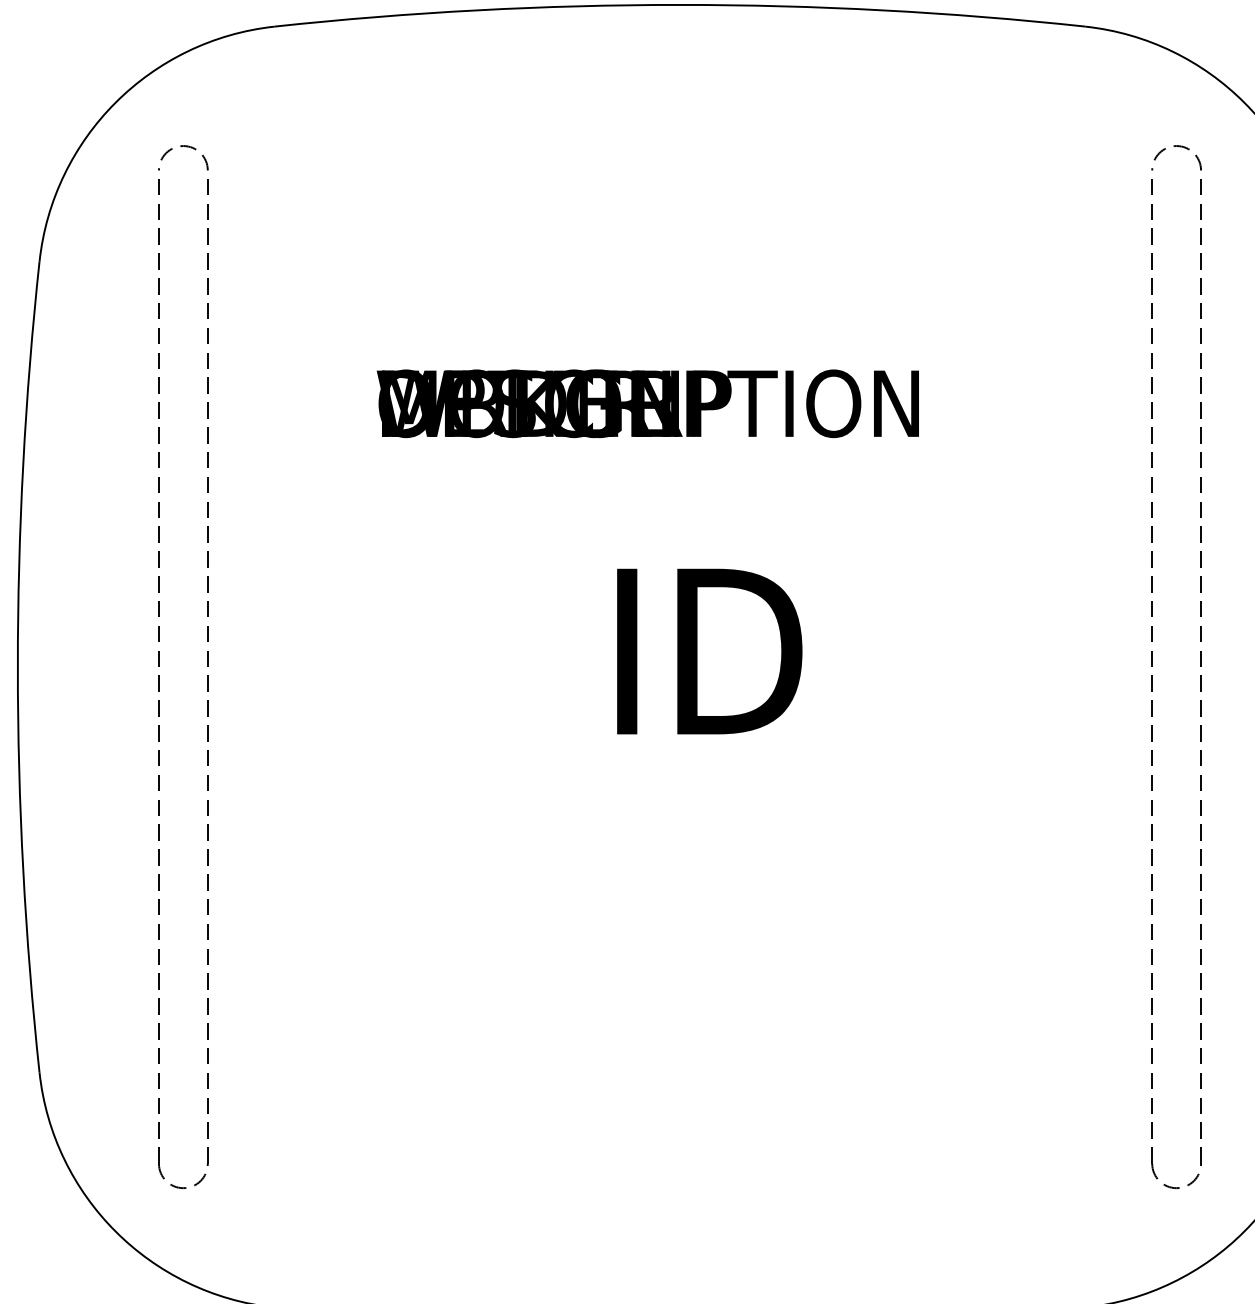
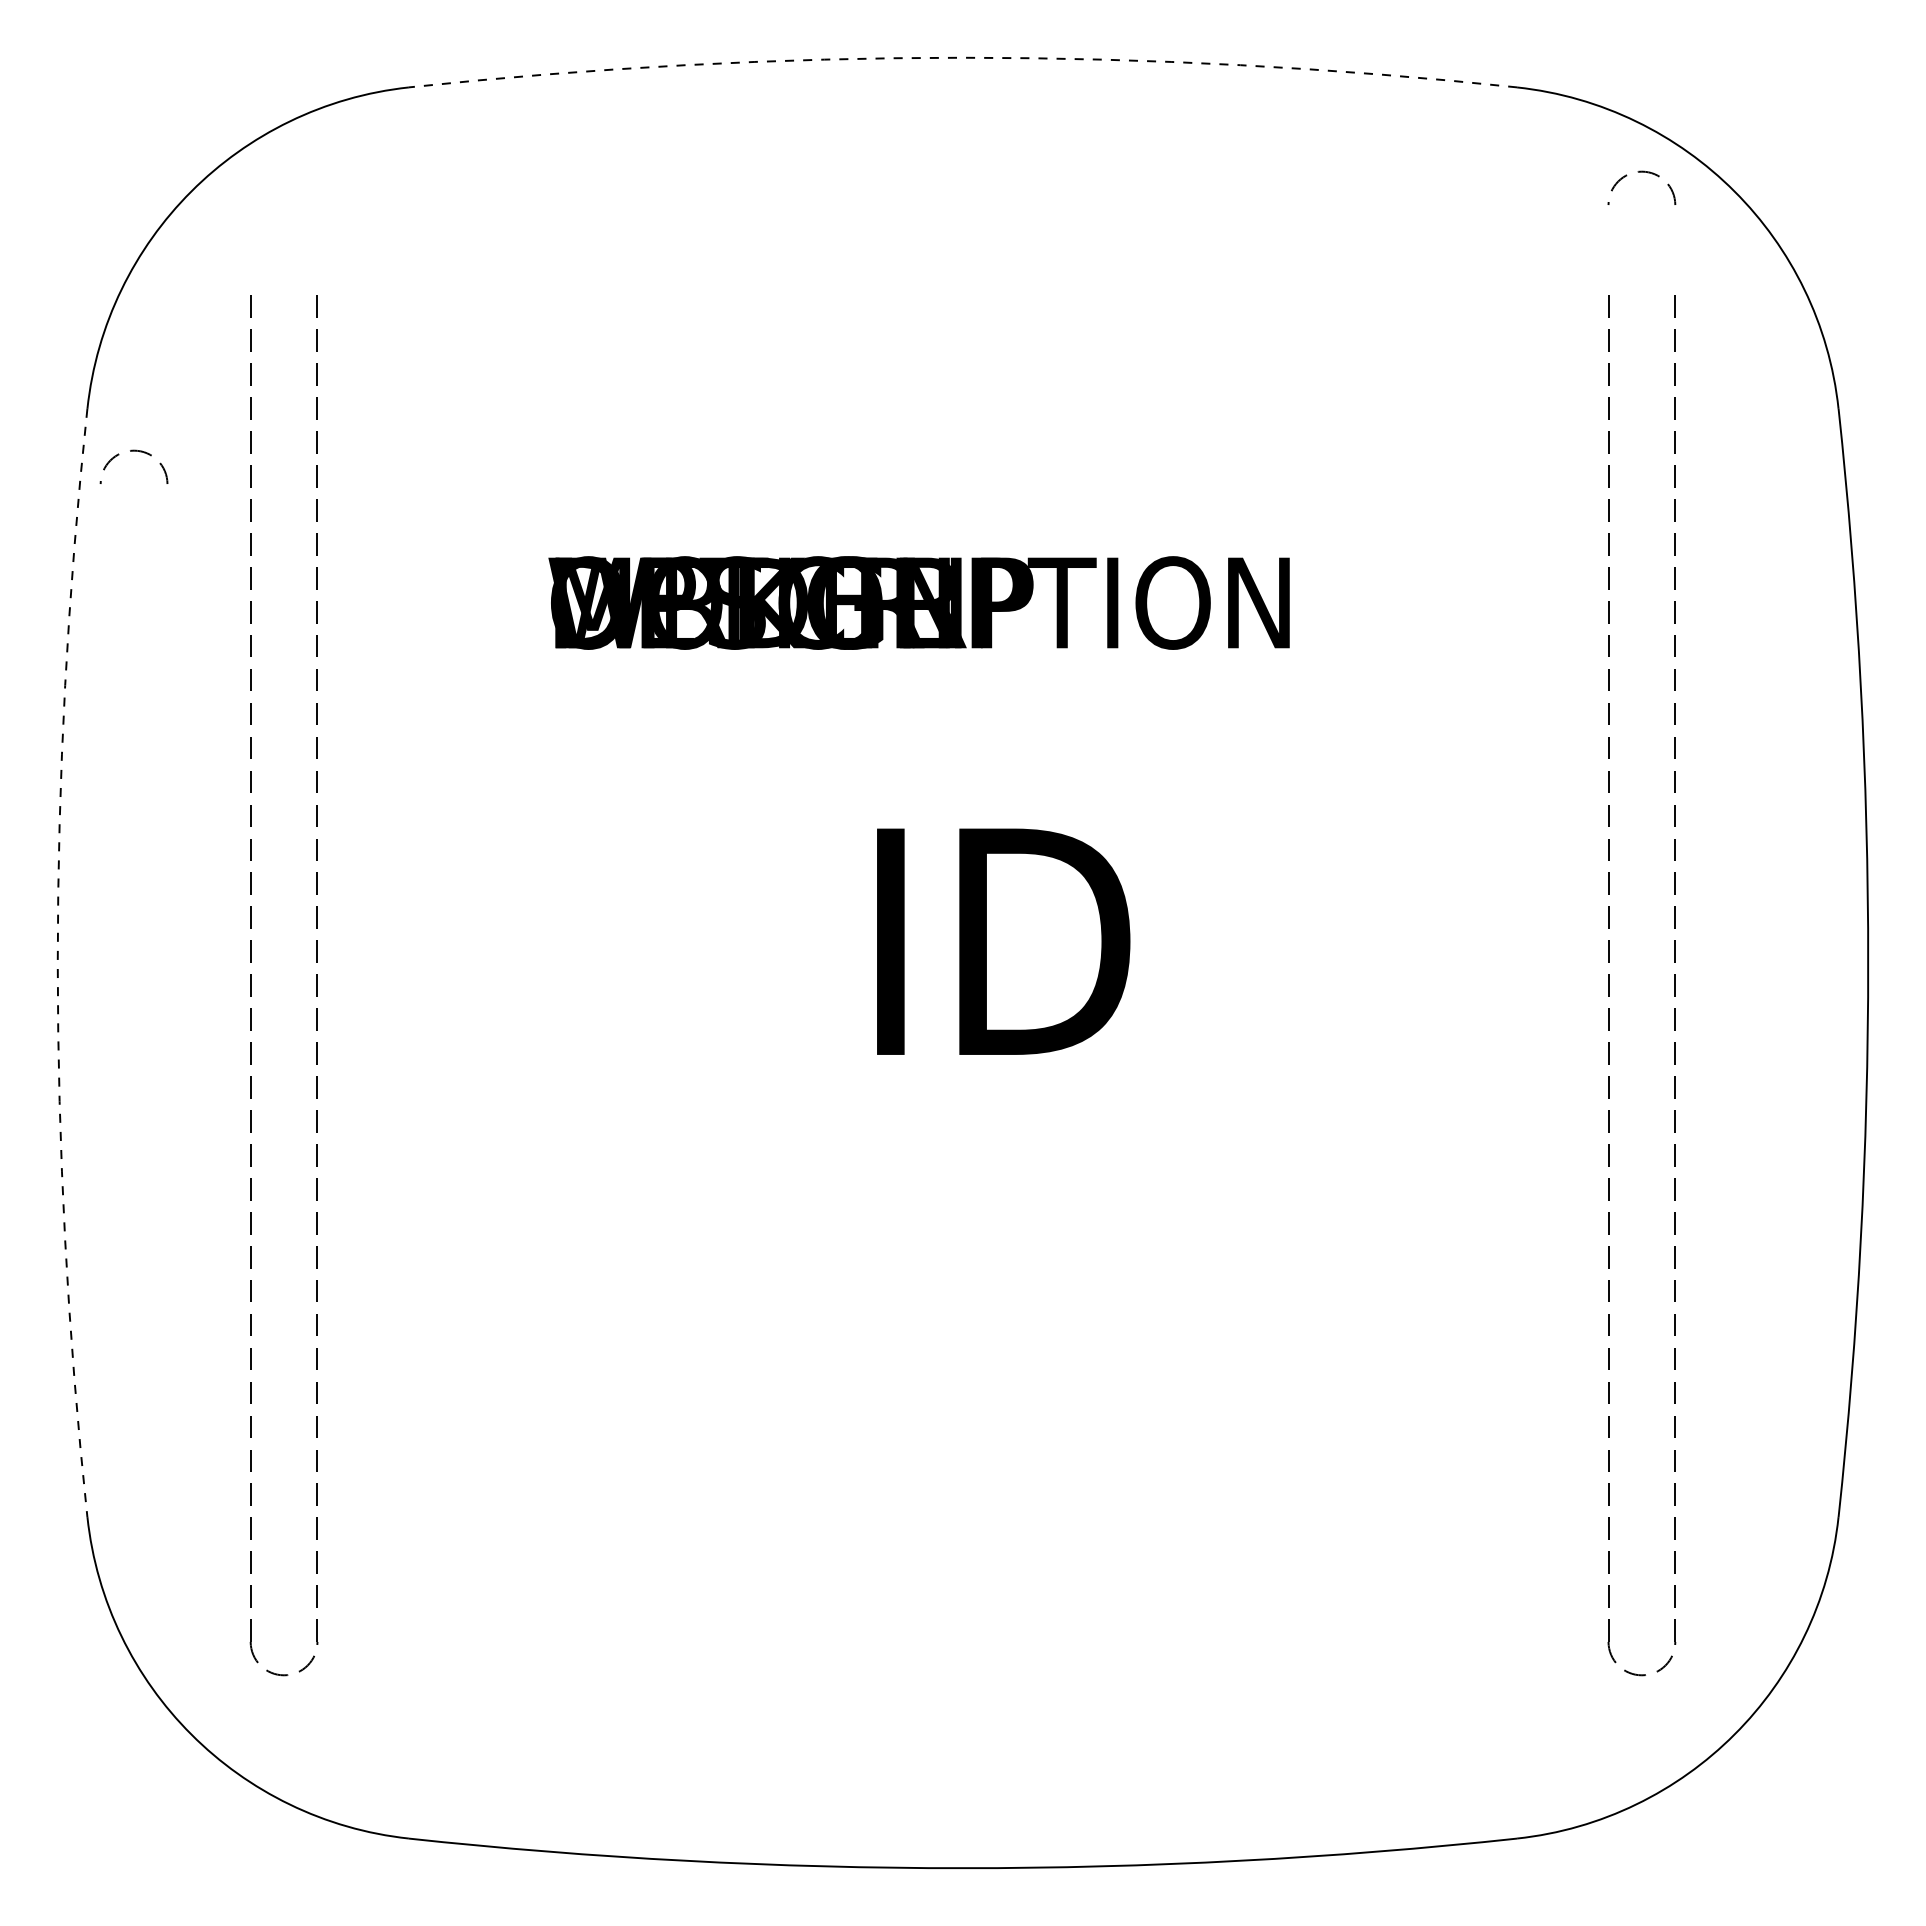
arc: (680, 4) -> (963, 57), solid -> dashed
arc: (182, 146) -> (133, 451), moved
arc: (1176, 146) -> (1641, 172), moved
arc: (17, 667) -> (57, 963), solid -> dashed

